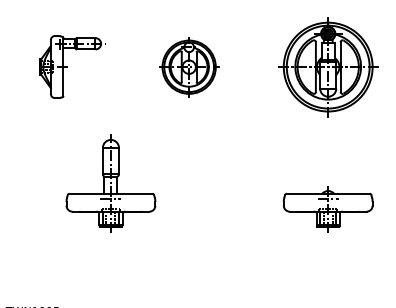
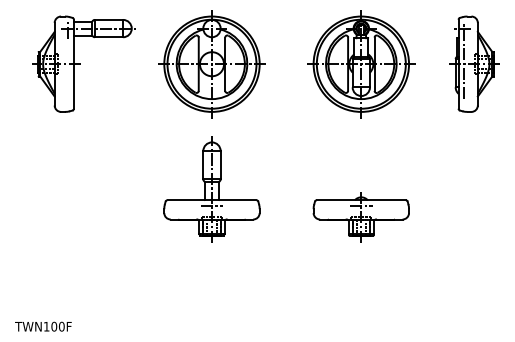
part: (69, 66) -> (83, 63), size x1.43
part: (188, 67) -> (211, 64), size x1.67
part: (110, 183) -> (211, 189), moved

